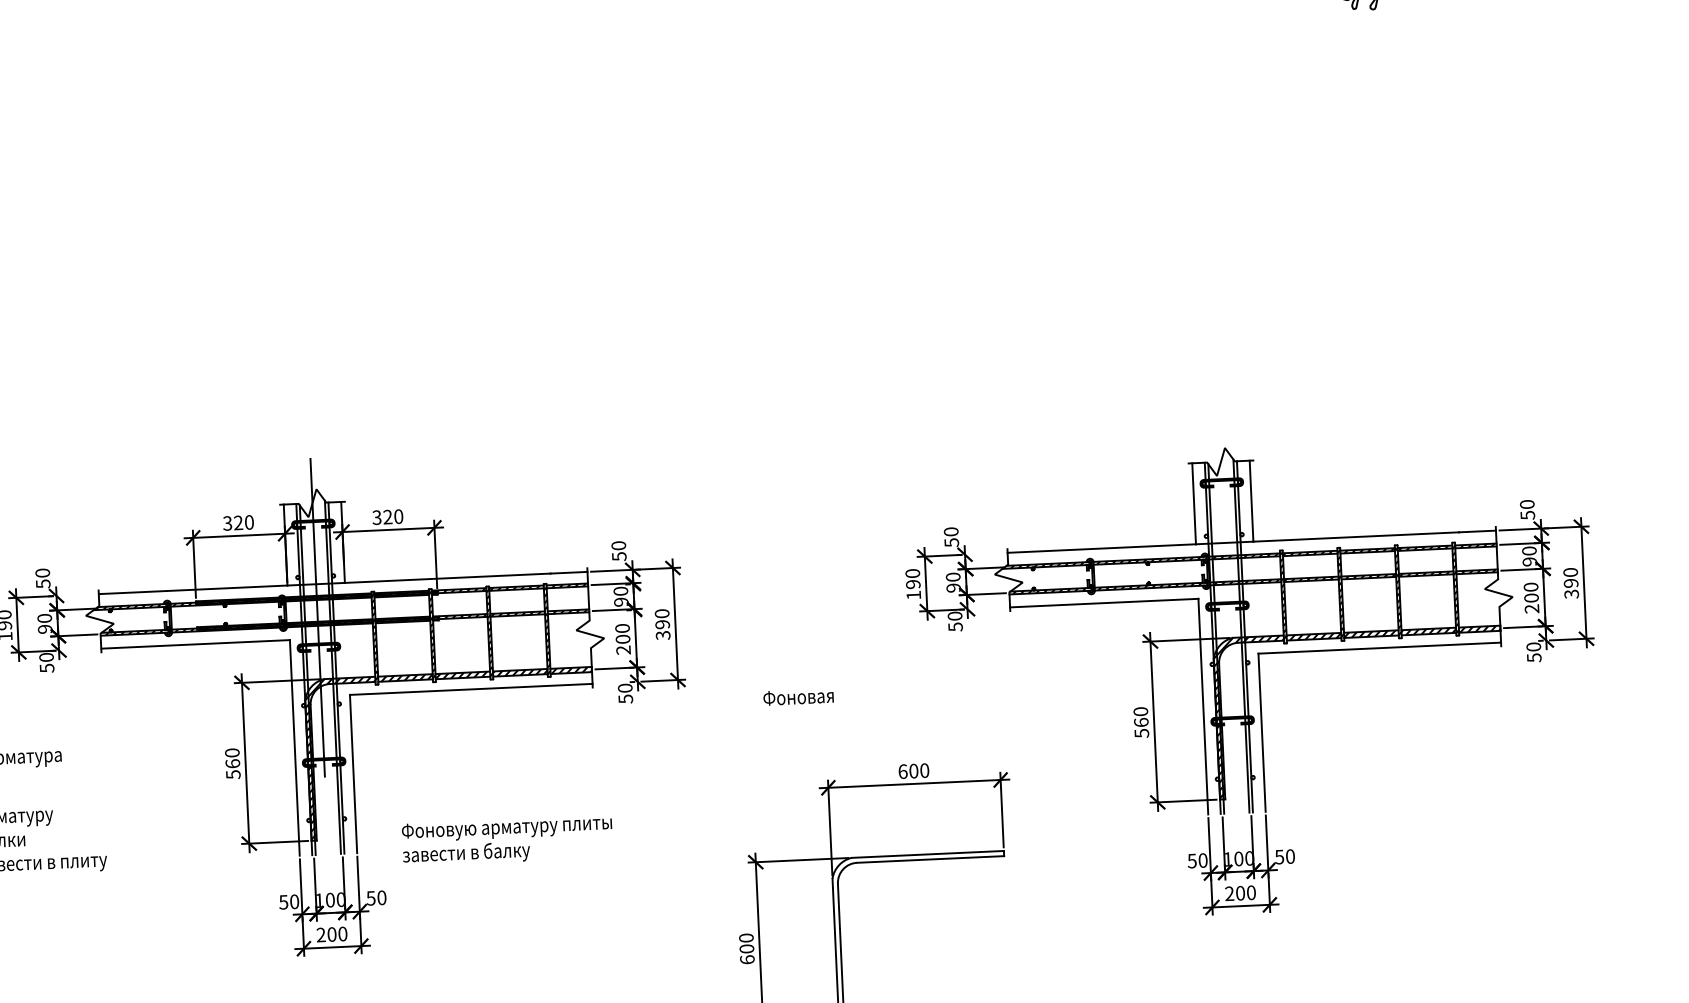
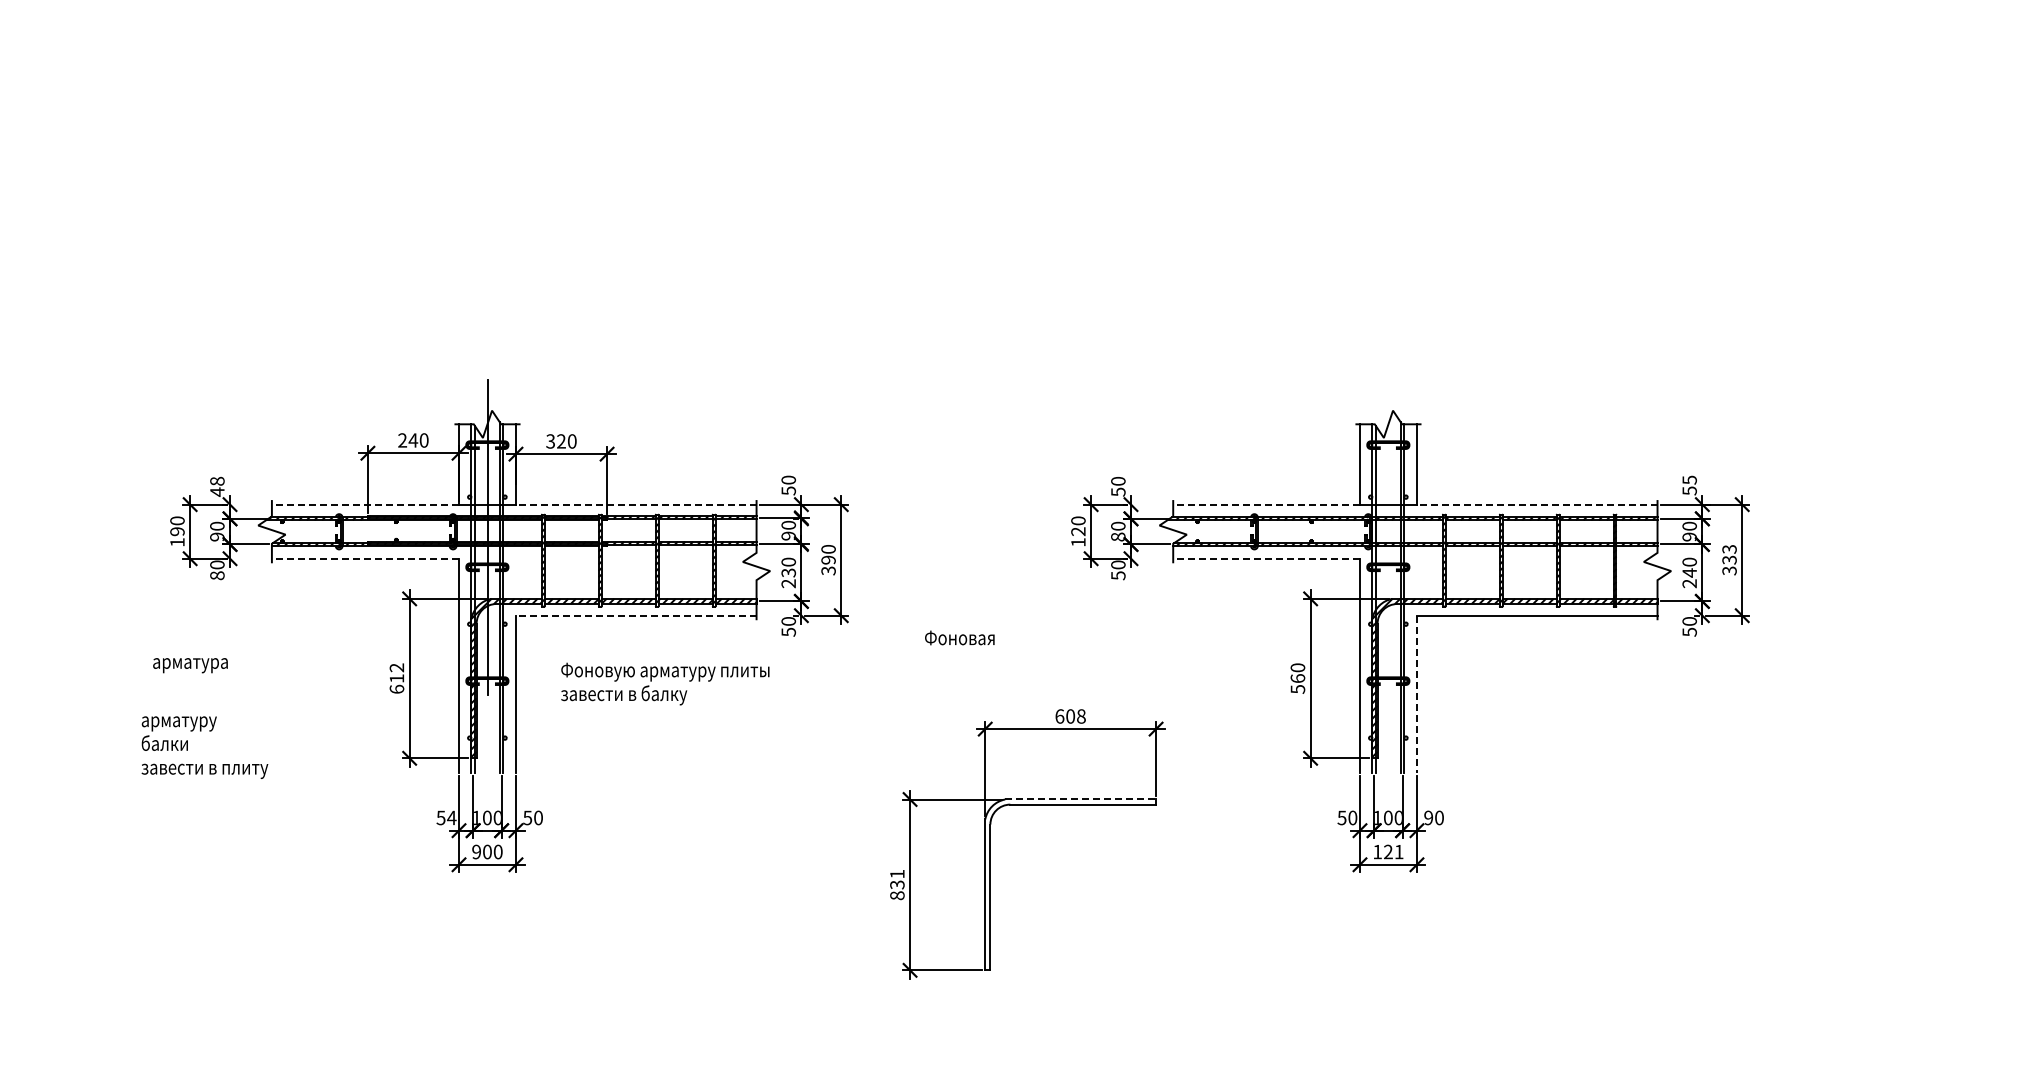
text: (1527, 503) -> (1689, 479), 50 -> 55
text: (233, 523) -> (408, 440), 320 -> 240
line: (1373, 536) -> (1536, 504), solid -> dashed
line: (1101, 548) -> (1266, 504), solid -> dashed
line: (465, 577) -> (635, 504), solid -> dashed
text: (1570, 577) -> (1729, 554), 390 -> 333
text: (43, 578) -> (217, 486), 50 -> 48
text: (913, 584) -> (1078, 531), 190 -> 120
text: (953, 587) -> (1118, 536), 90 -> 80
line: (193, 589) -> (365, 504), solid -> dashed
text: (1531, 597) -> (1689, 572), 200 -> 240
line: (1104, 602) -> (1266, 558), solid -> dashed
text: (622, 638) -> (788, 572), 200 -> 230
line: (195, 644) -> (365, 558), solid -> dashed
text: (47, 668) -> (217, 575), 50 -> 80
line: (470, 689) -> (635, 615), solid -> dashed
line: (1261, 733) -> (1416, 694), solid -> dashed
text: (232, 763) -> (396, 678), 560 -> 612
text: (924, 770) -> (1081, 716), 600 -> 608
text: (507, 840) -> (665, 683), moved
line: (928, 854) -> (1081, 799), solid -> dashed
text: (1279, 856) -> (1428, 817), 50 -> 90
text: (1240, 892) -> (1388, 851), 200 -> 121
text: (294, 901) -> (451, 817), 50 -> 54
text: (321, 935) -> (476, 852), 200 -> 900
text: (747, 948) -> (897, 884), 600 -> 831

